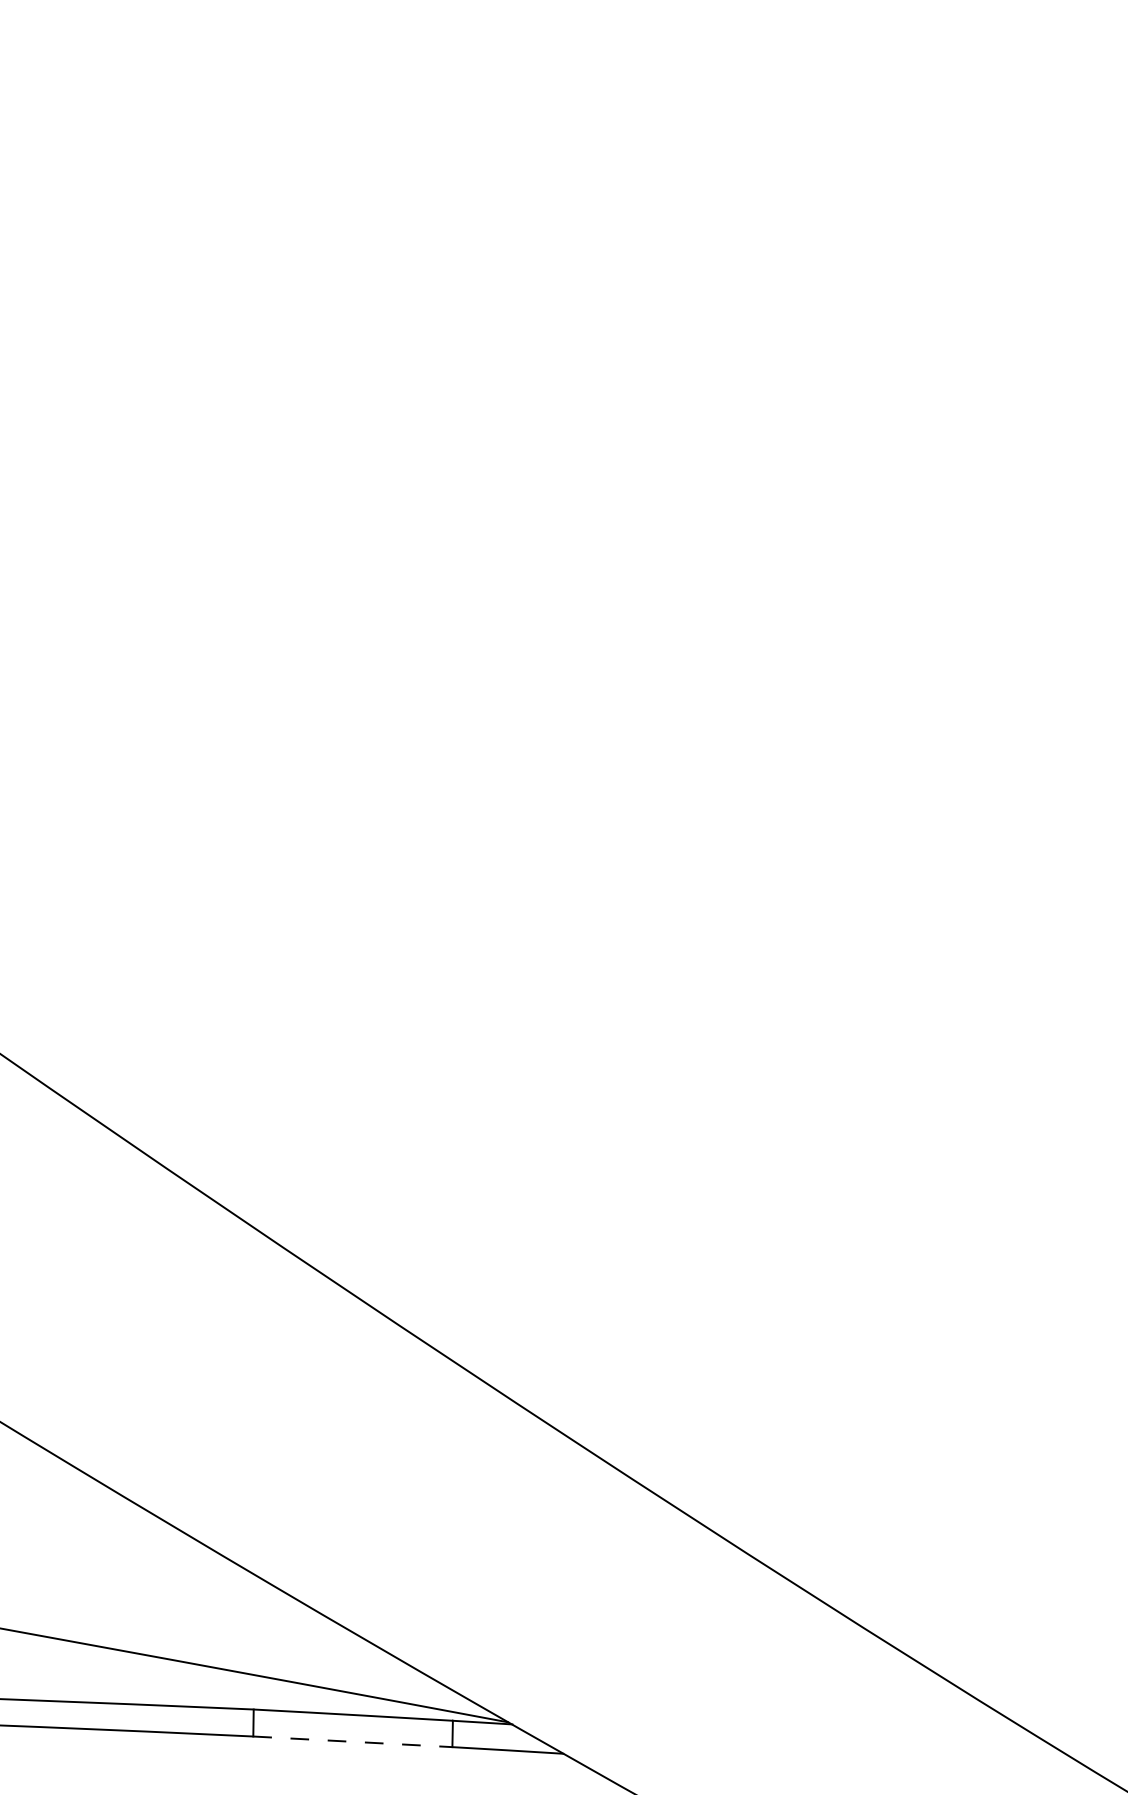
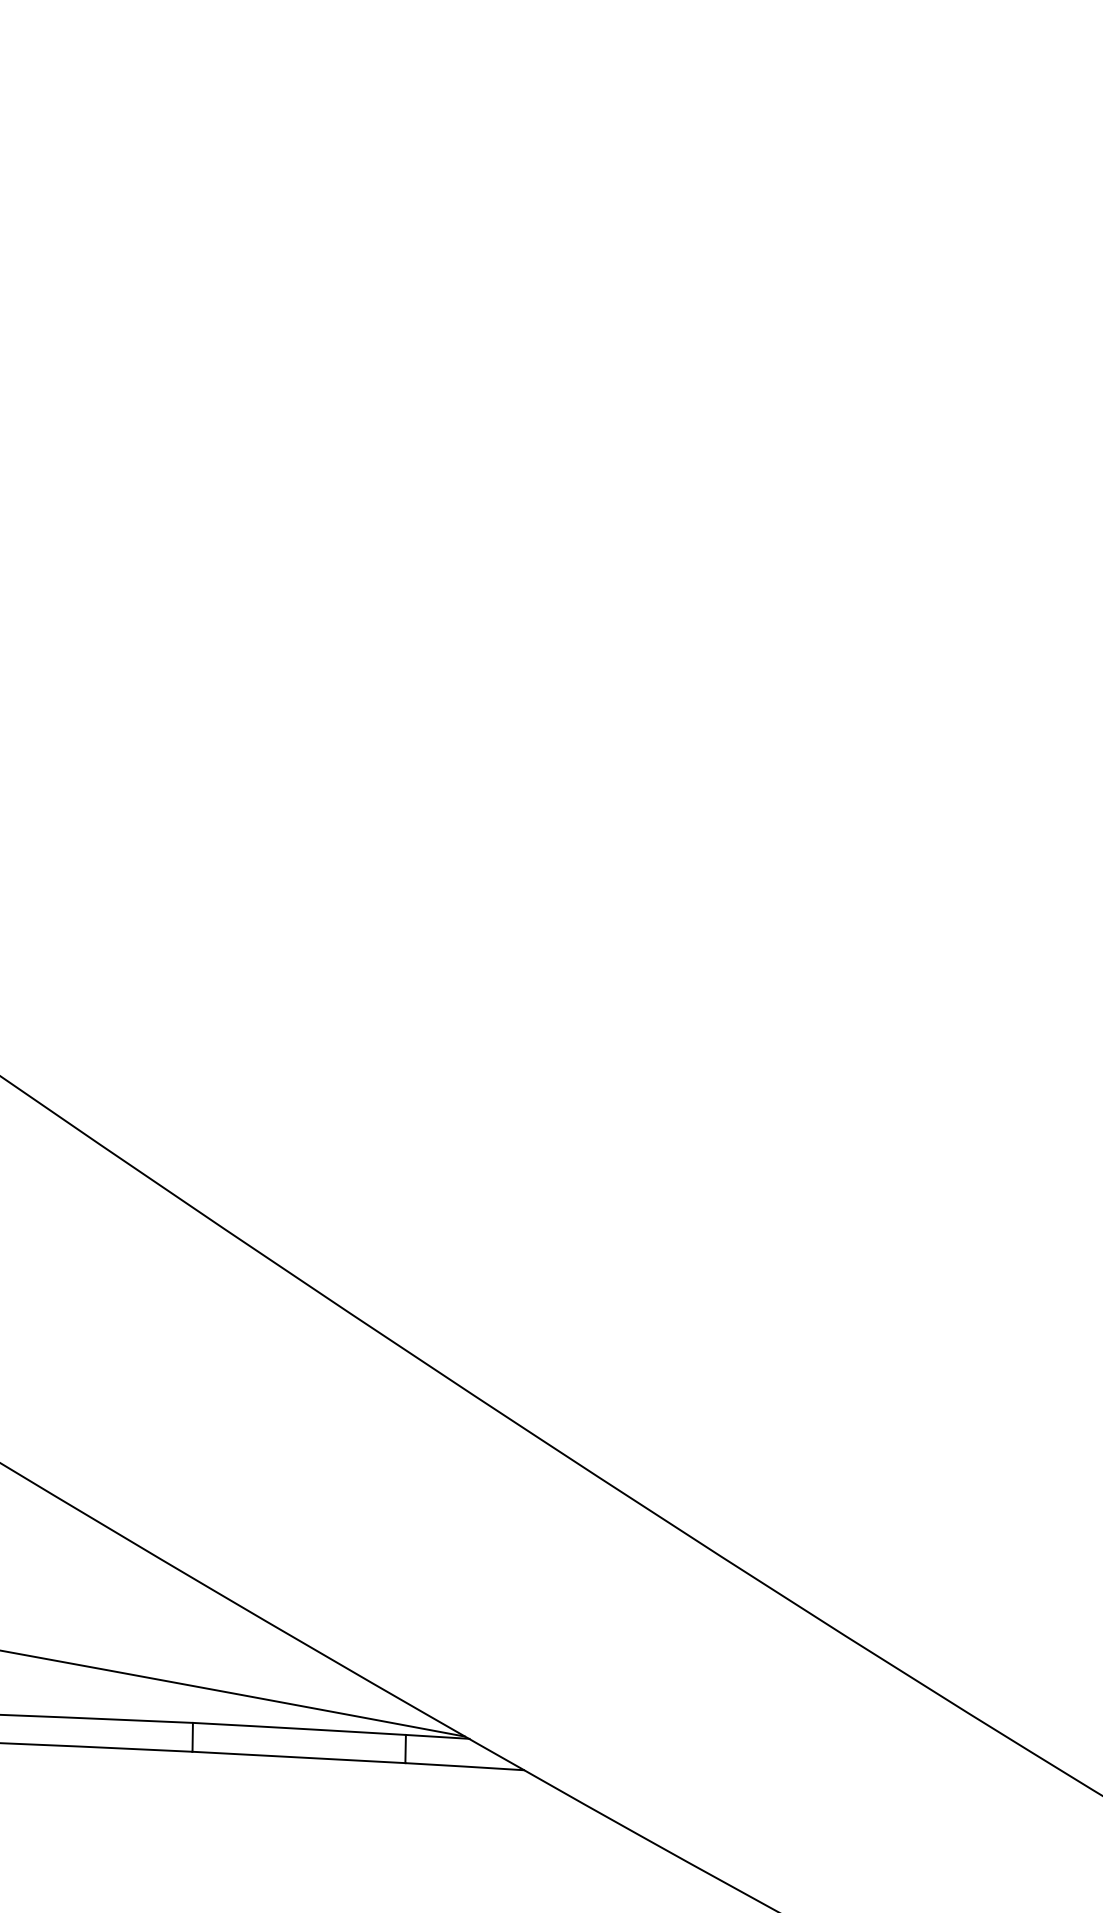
line: (352, 1741) -> (298, 1757), dashed -> solid

